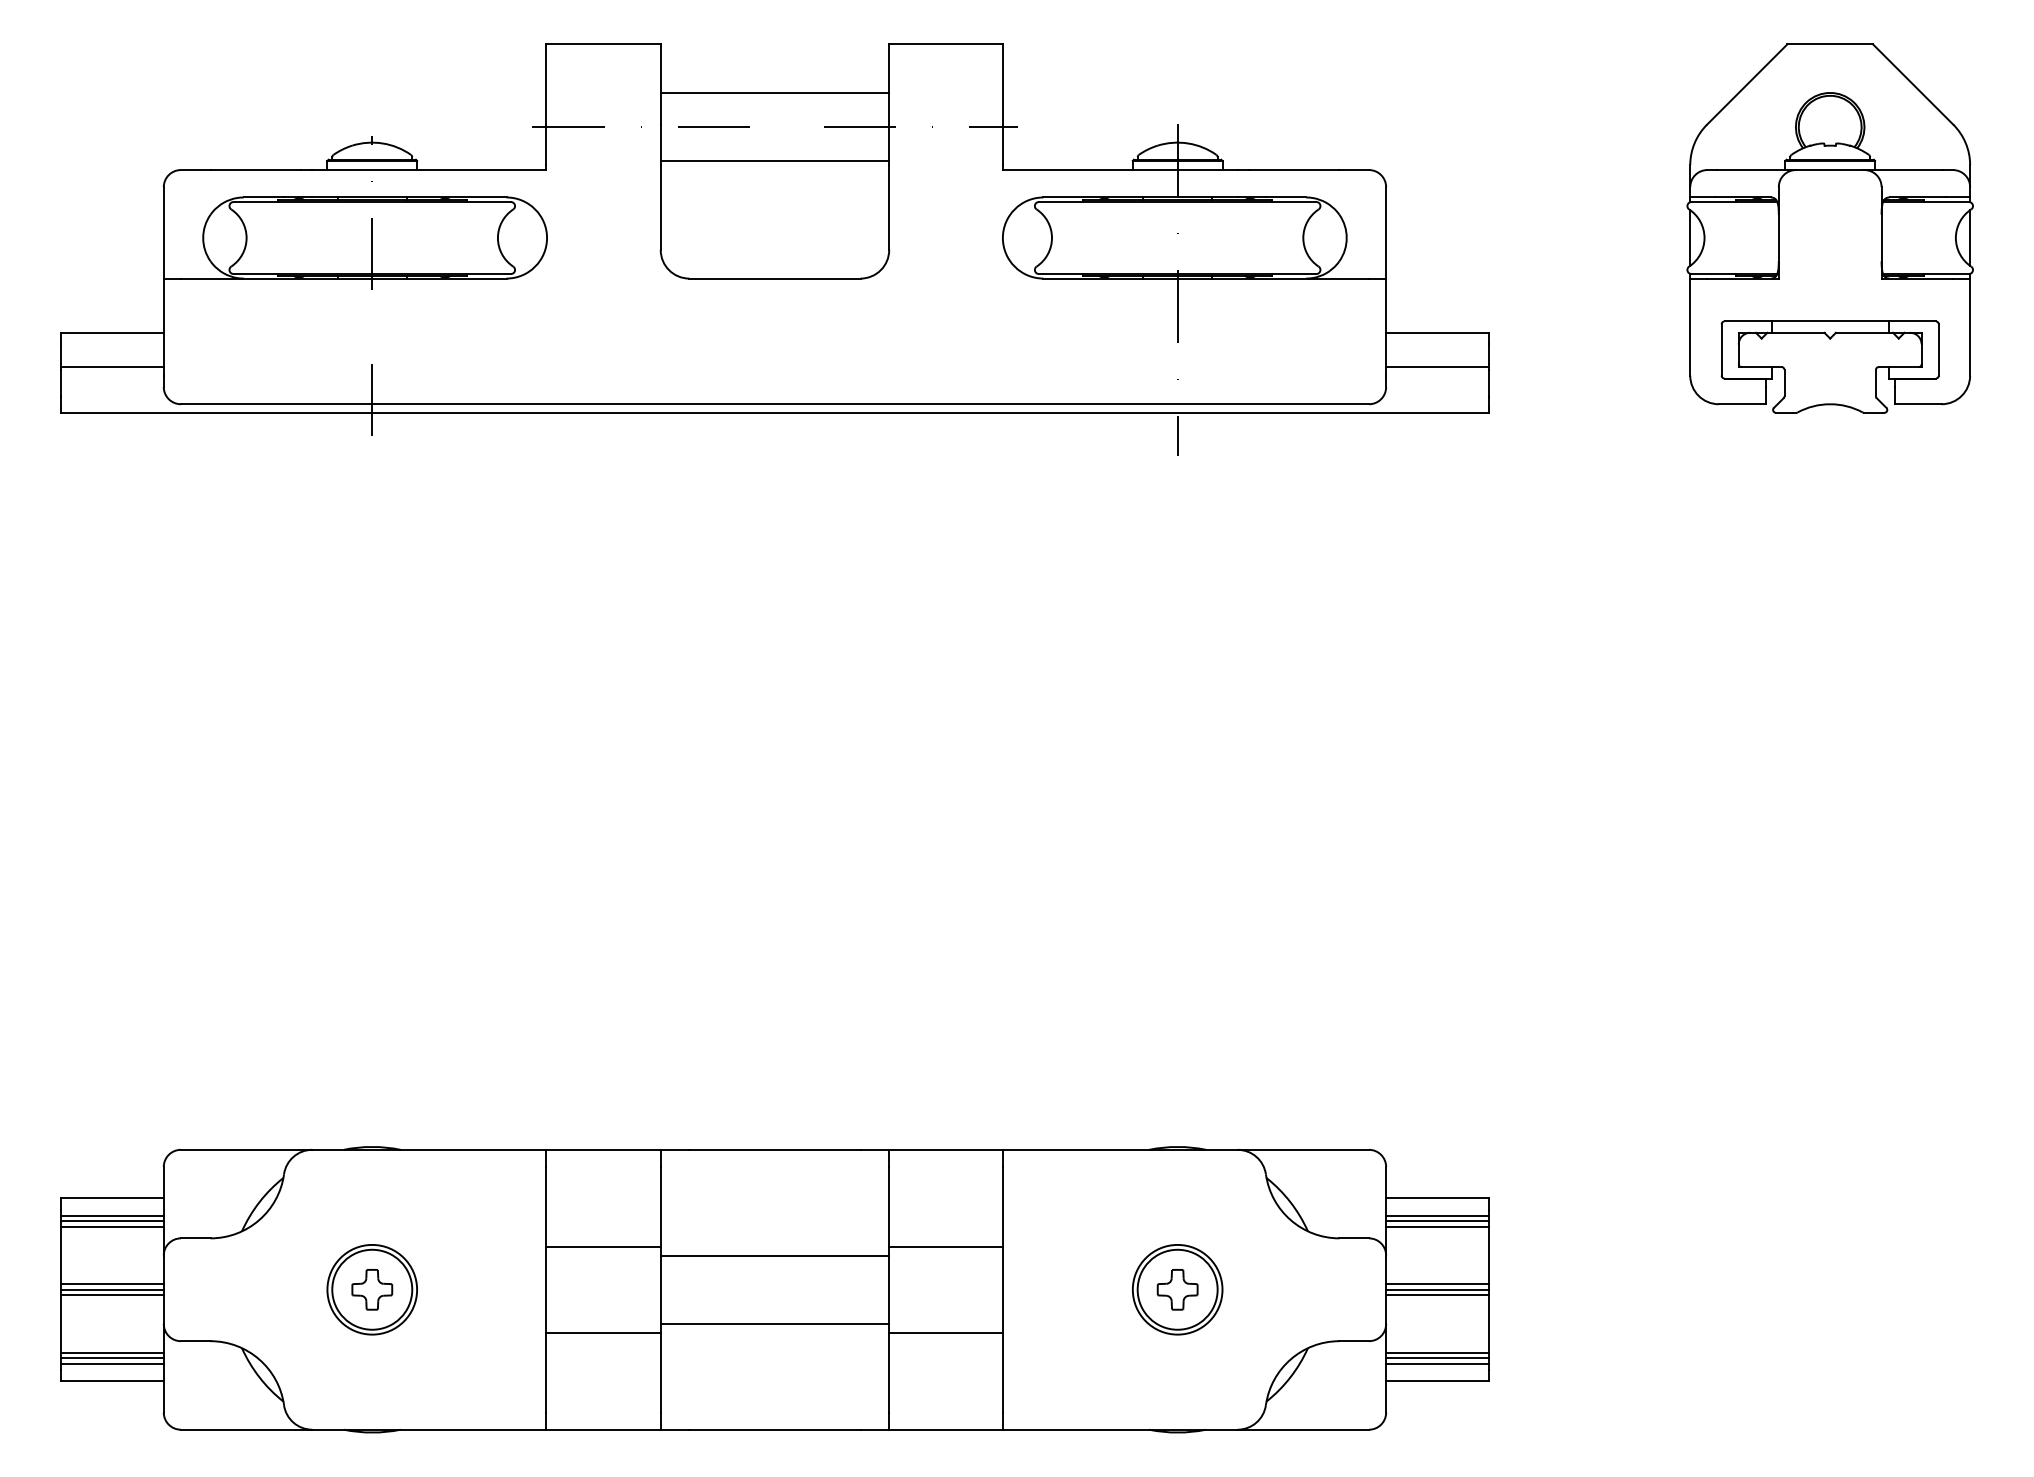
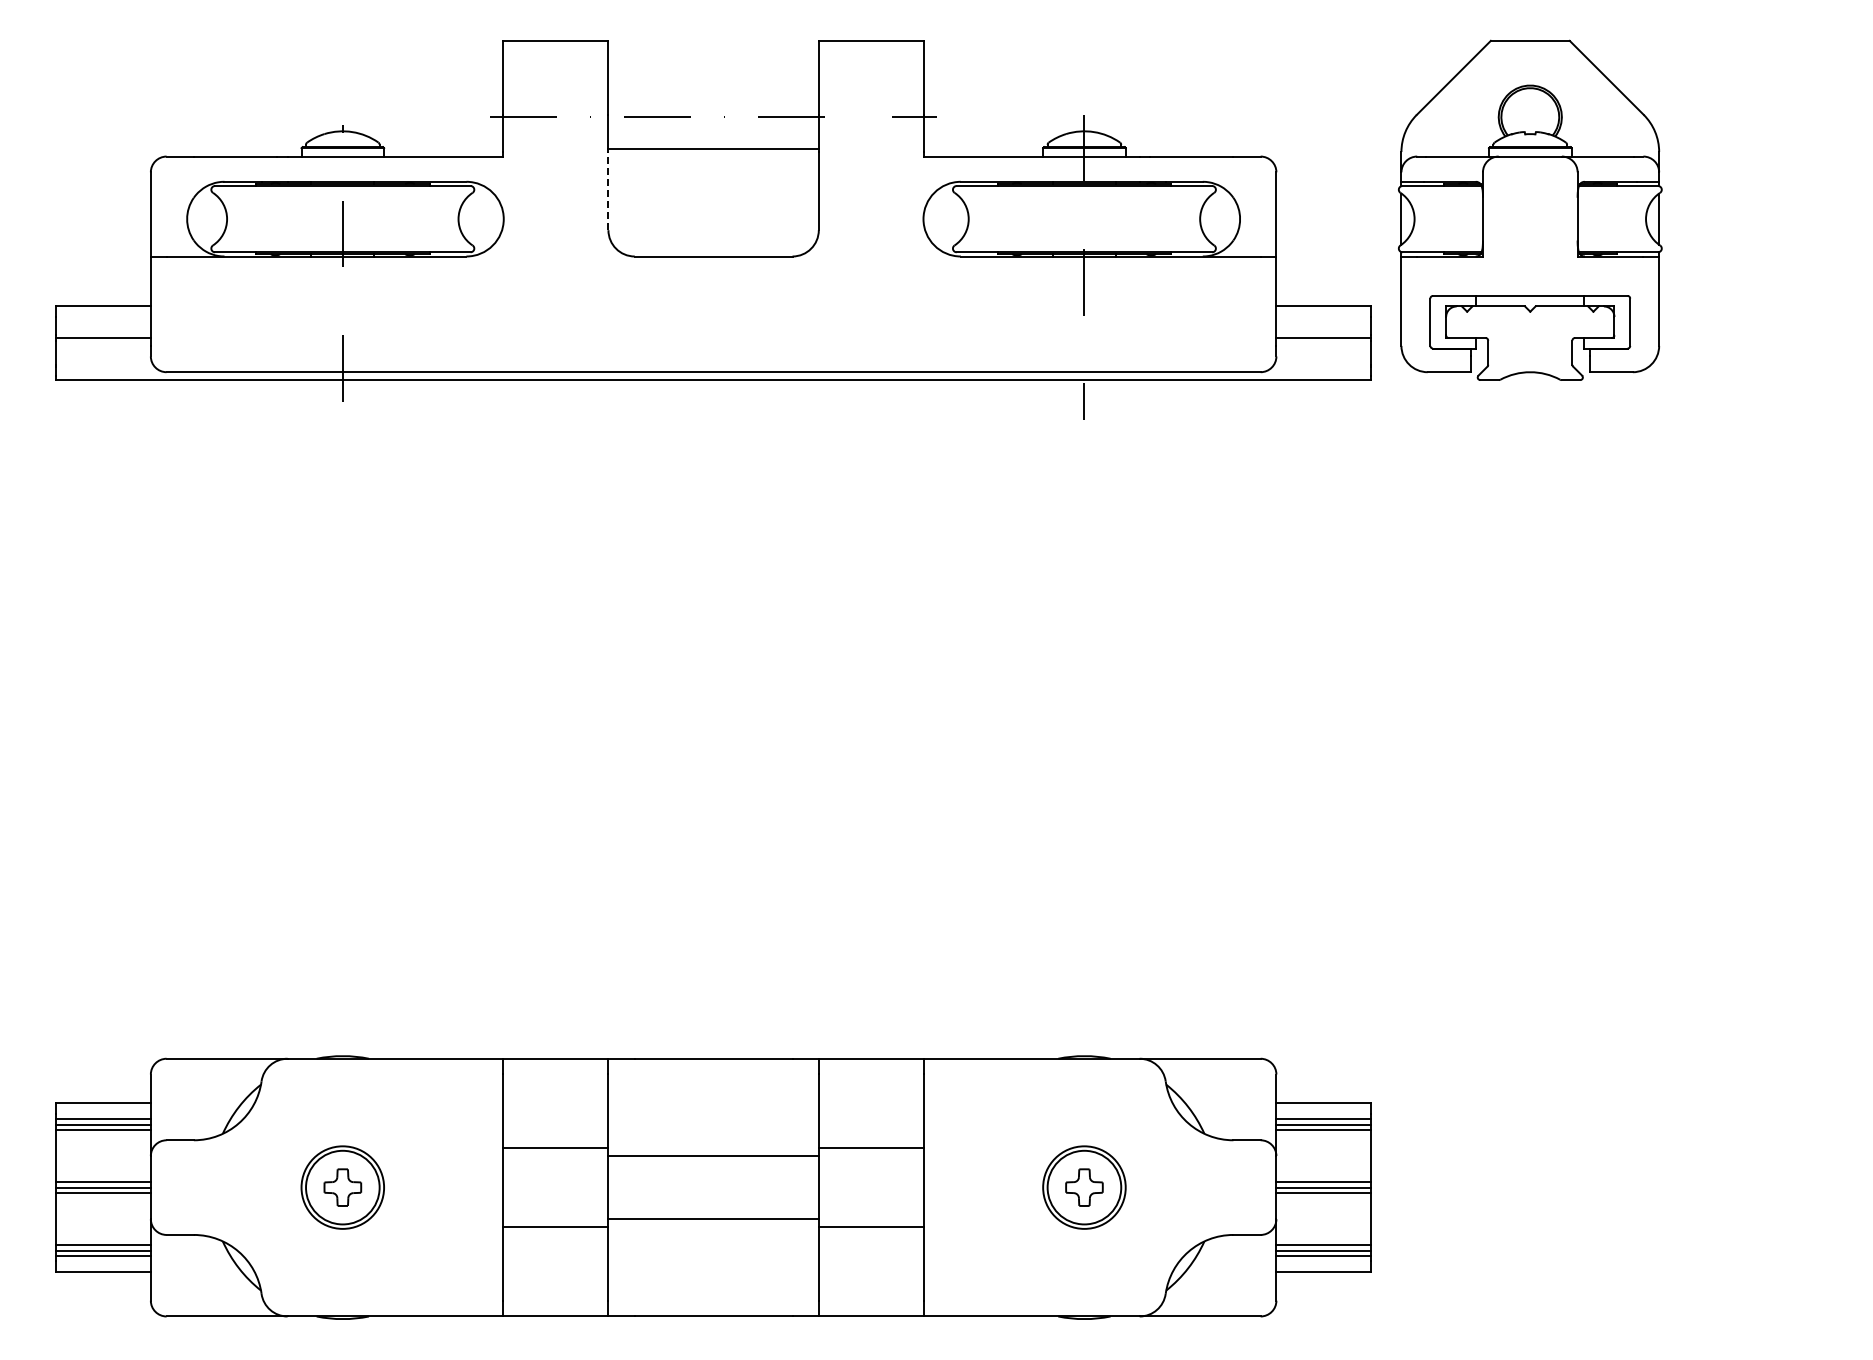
line: (774, 92) -> (713, 85), removed
line: (660, 206) -> (608, 190), solid -> dashed
part: (1830, 227) -> (1530, 209), moved

